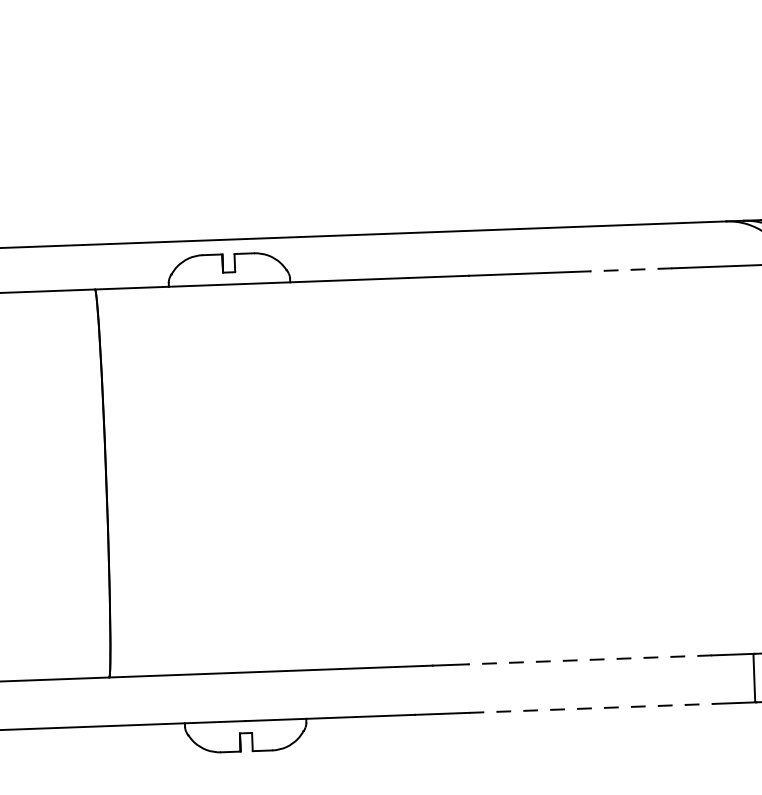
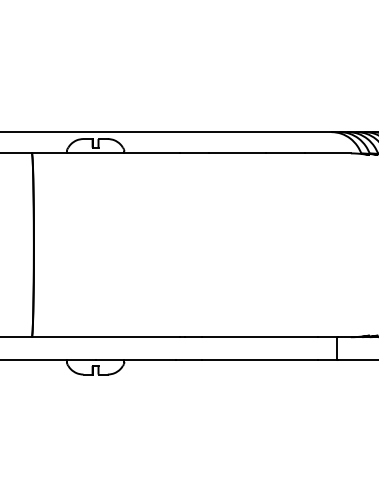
line: (630, 270) -> (285, 153), dashed -> solid
line: (589, 660) -> (259, 337), dashed -> solid
line: (591, 709) -> (259, 360), dashed -> solid

